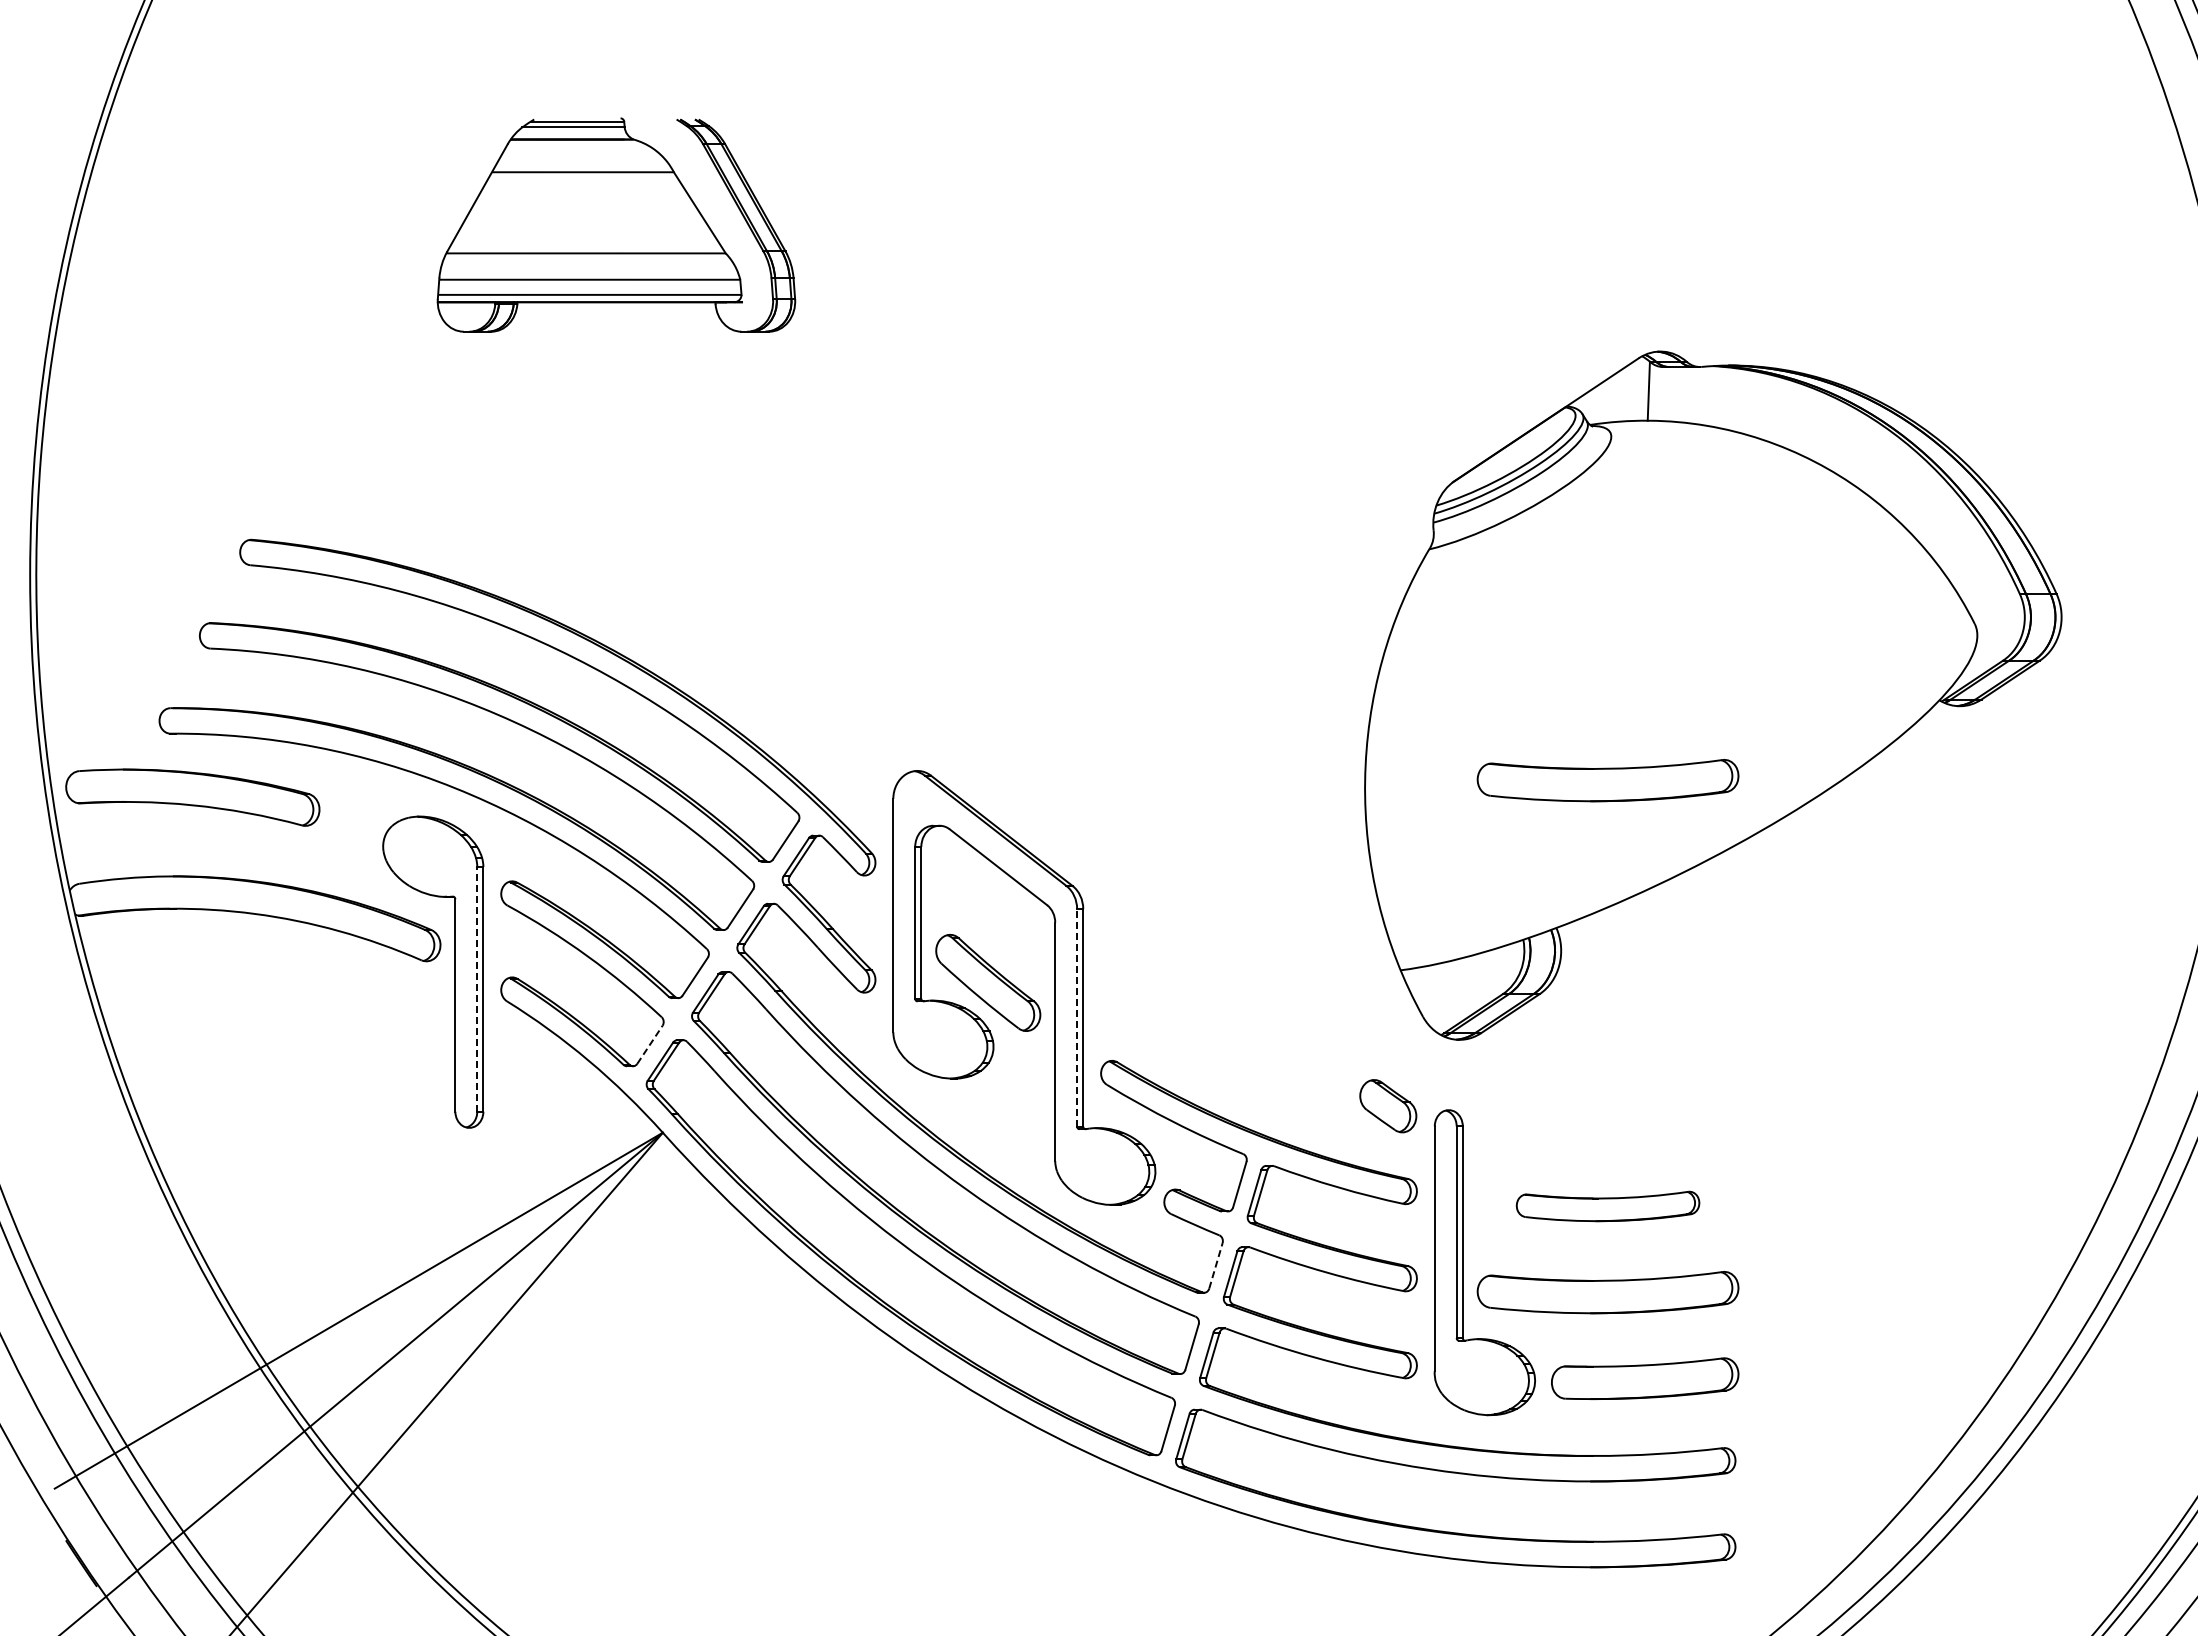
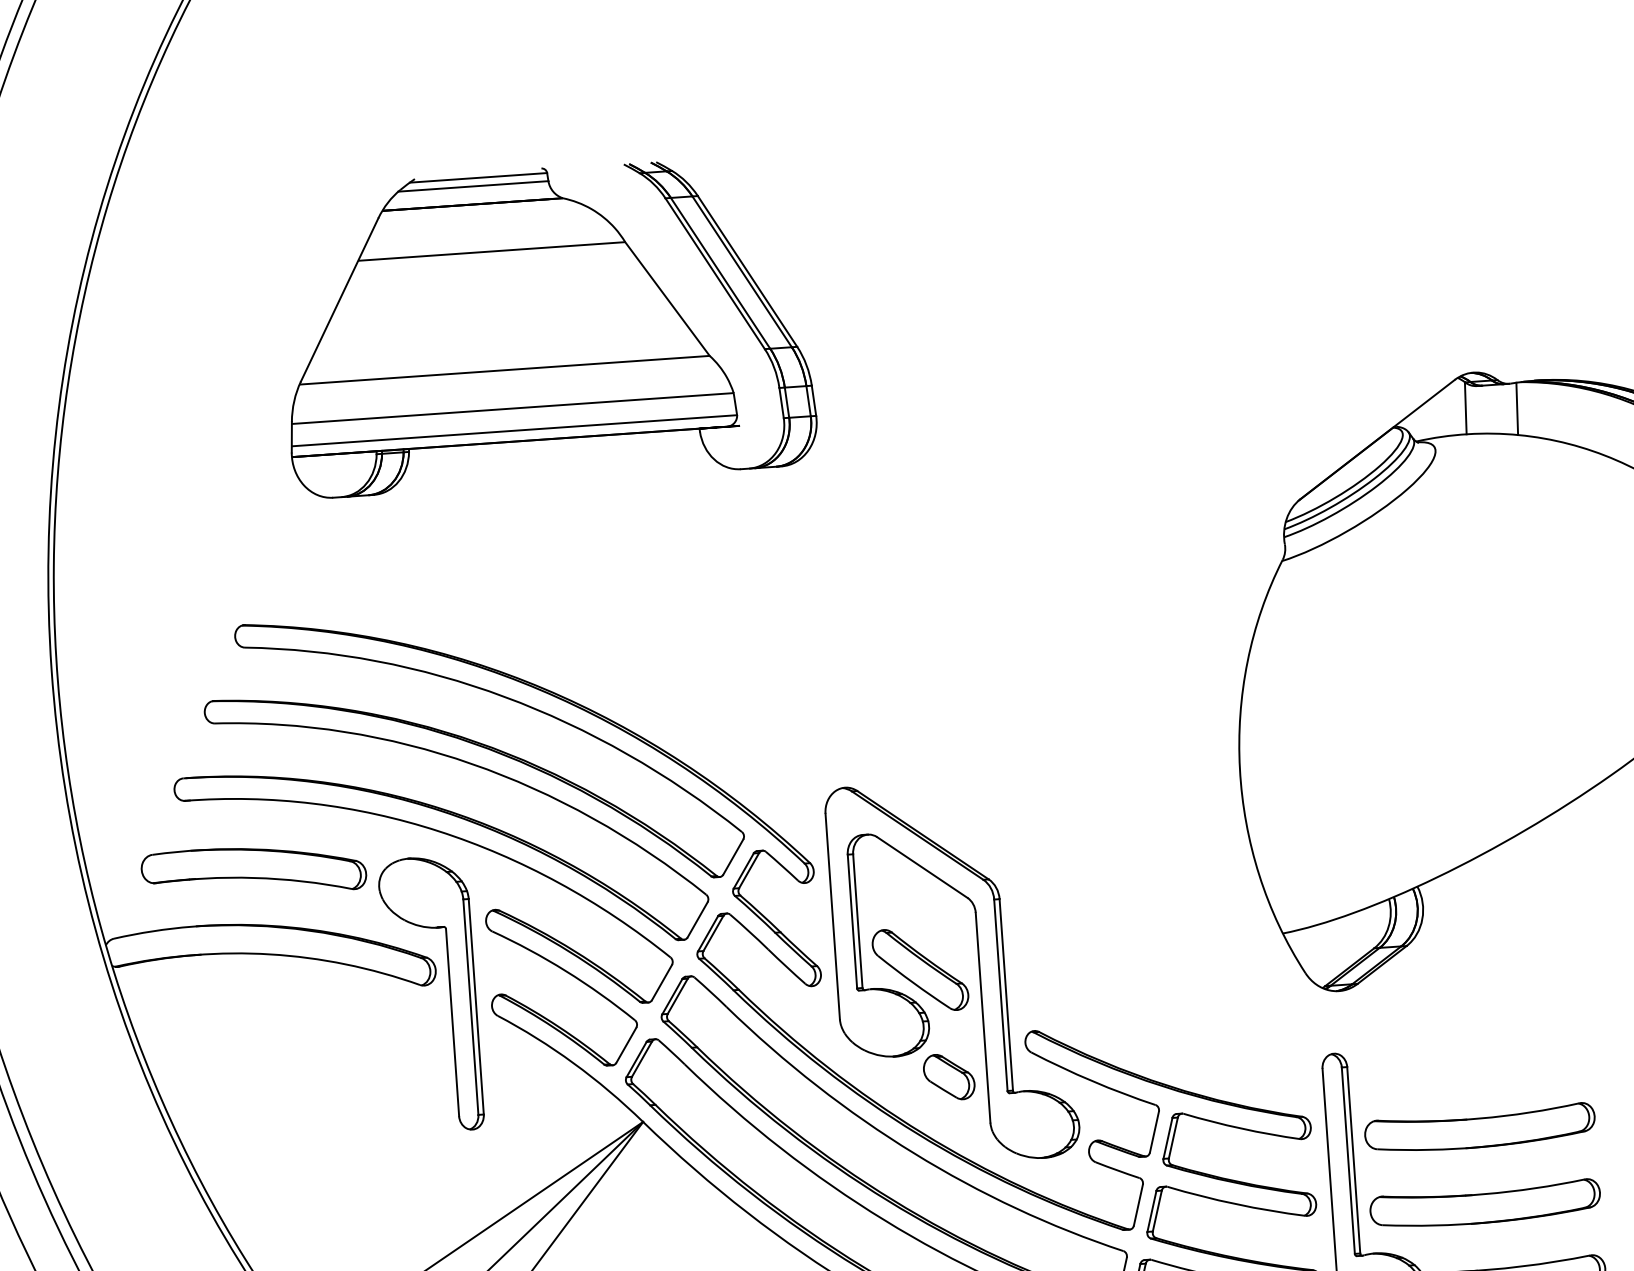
part: (616, 224) -> (546, 324), size x1.67
line: (1706, 395) -> (1516, 408), added
part: (1607, 780) -> (1453, 753), removed
part: (192, 797) -> (253, 871), moved
line: (477, 988) -> (471, 1006), dashed -> solid
line: (1077, 1017) -> (1001, 994), dashed -> solid
line: (649, 1044) -> (625, 1045), dashed -> solid
part: (1388, 1106) -> (949, 1077), moved
part: (1607, 1206) -> (1479, 1128), size x1.43
line: (1215, 1265) -> (1137, 1204), dashed -> solid

